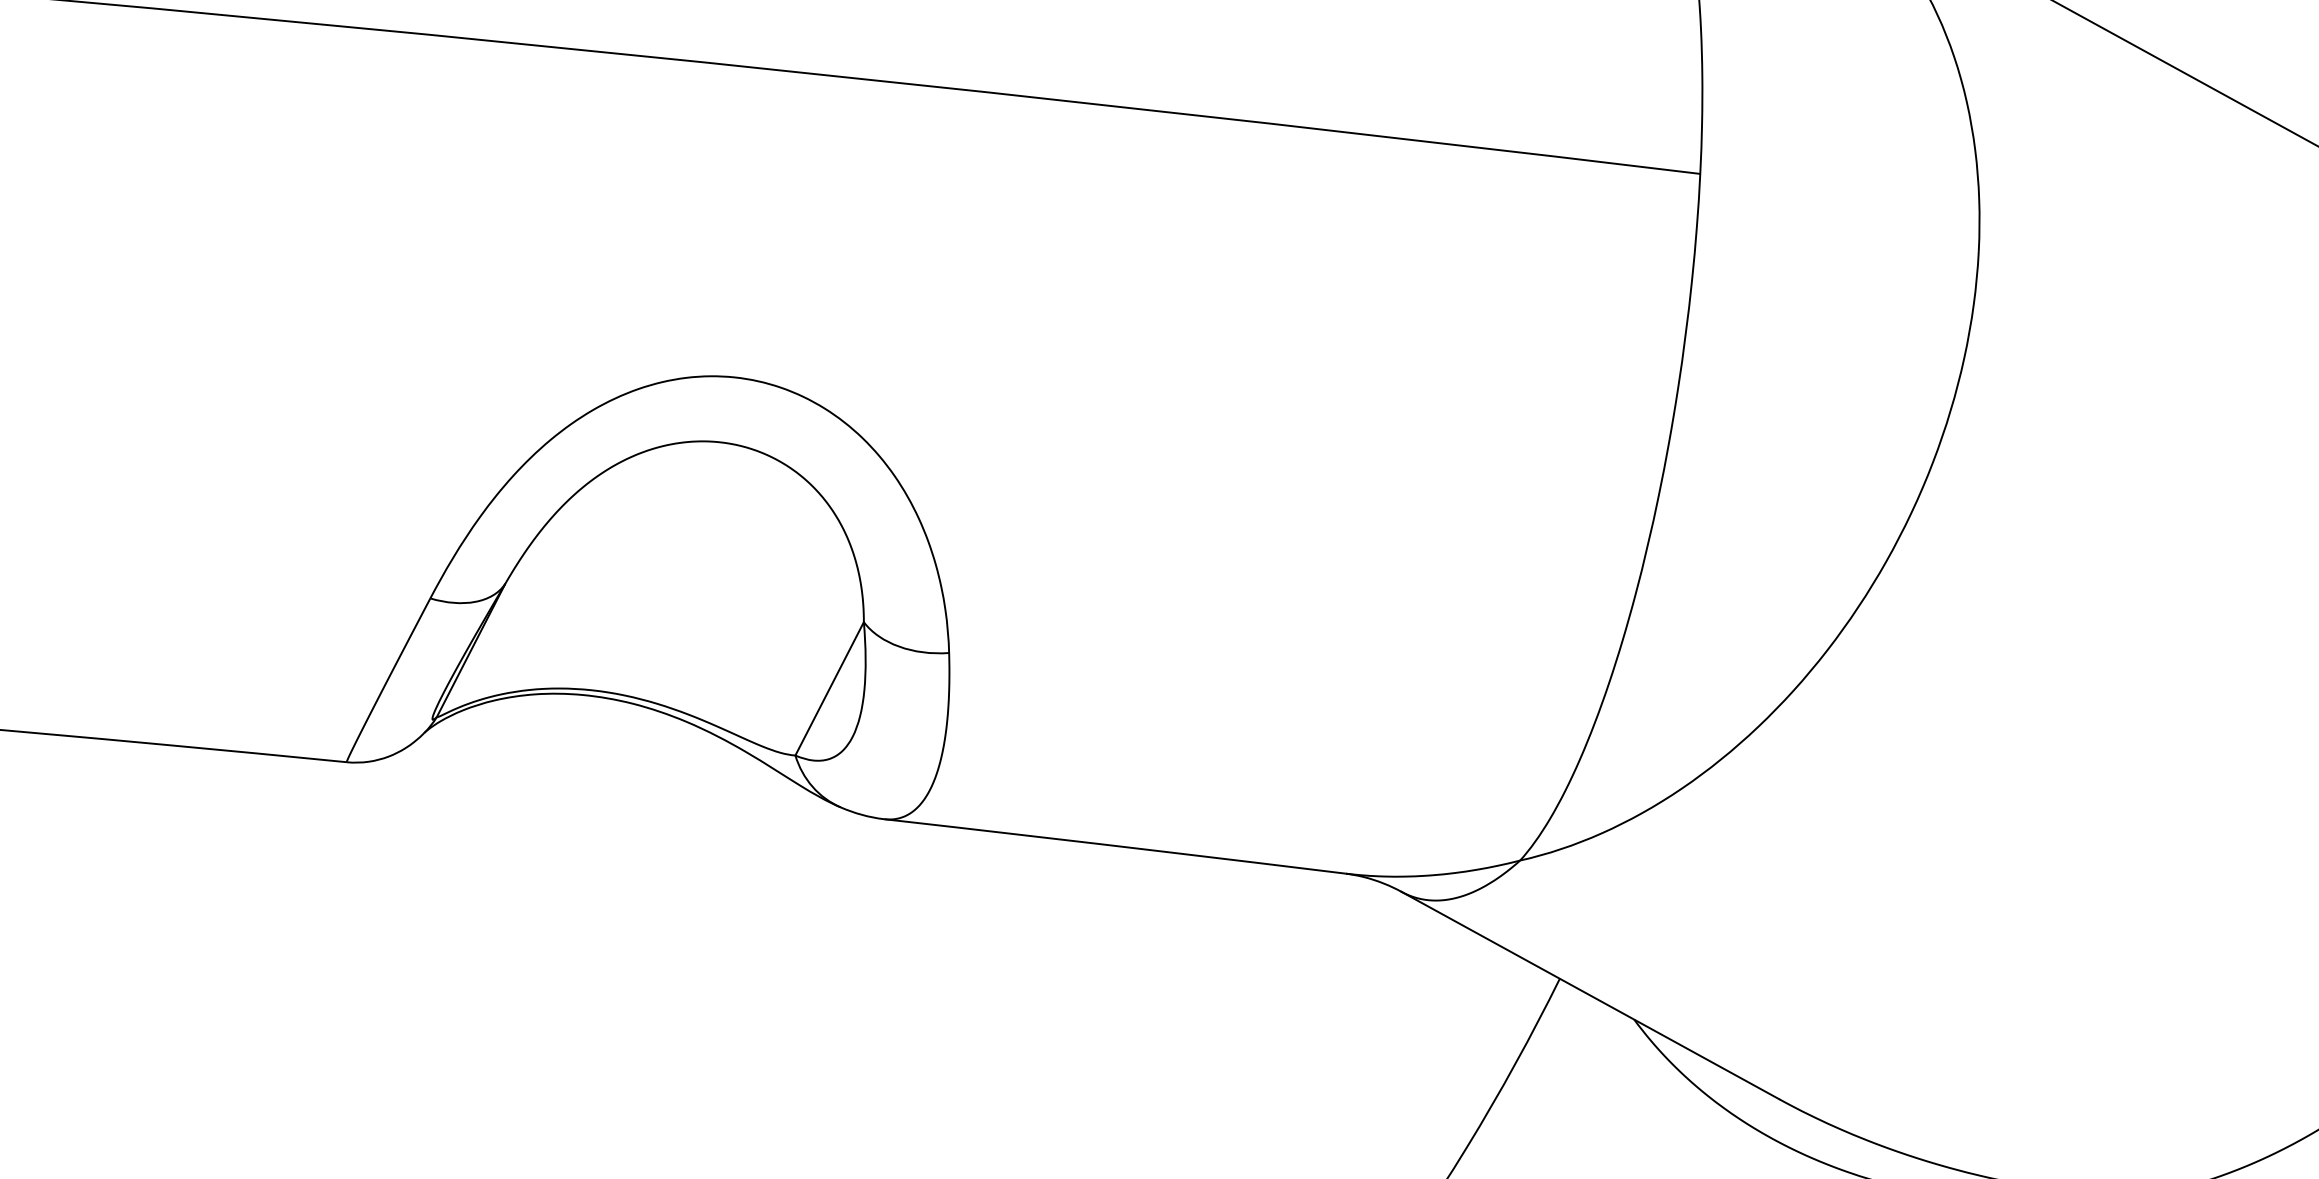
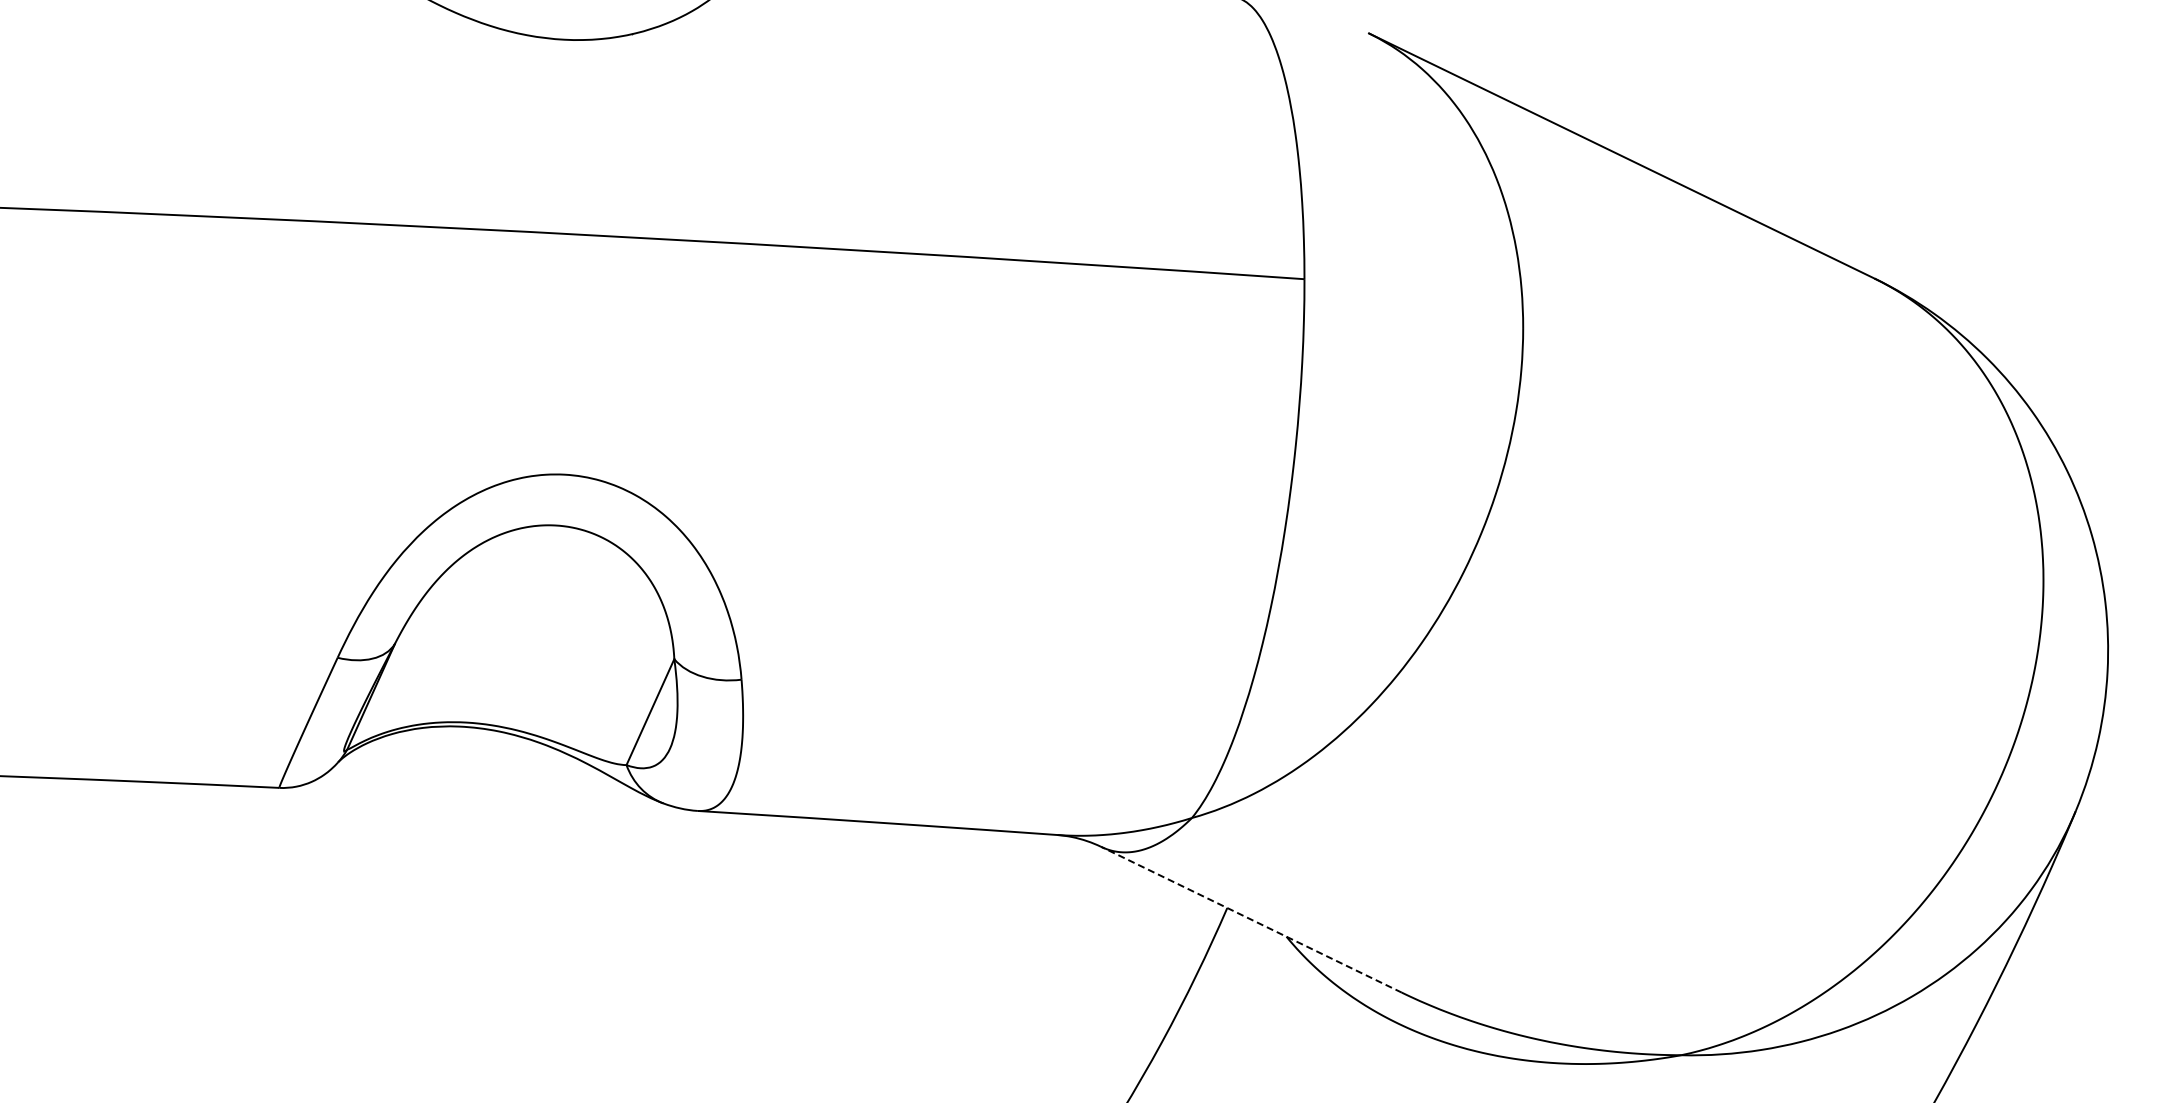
line: (1588, 995) -> (1250, 919), solid -> dashed

